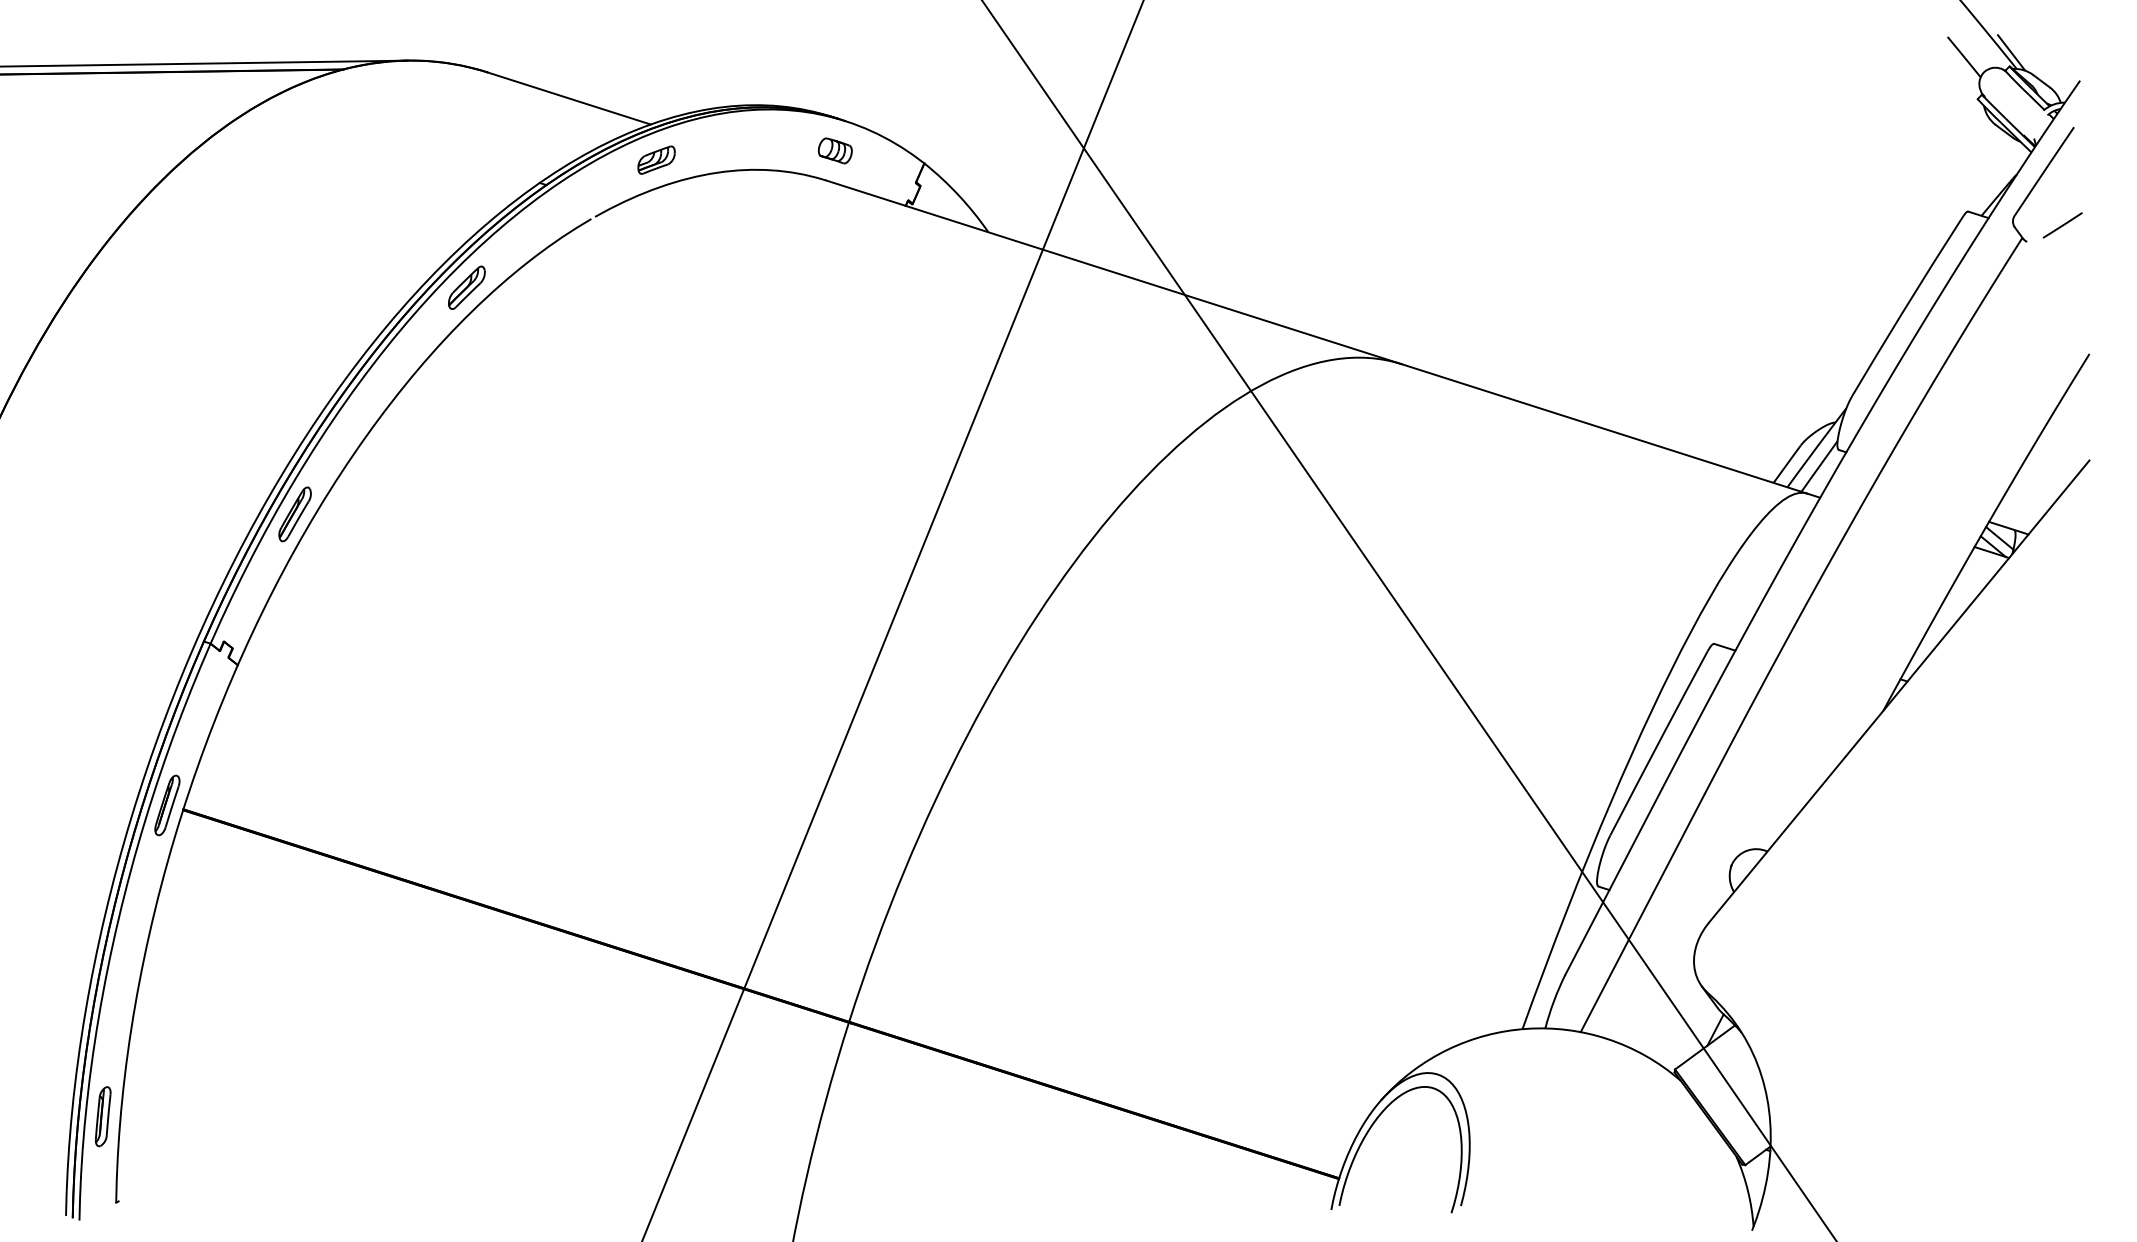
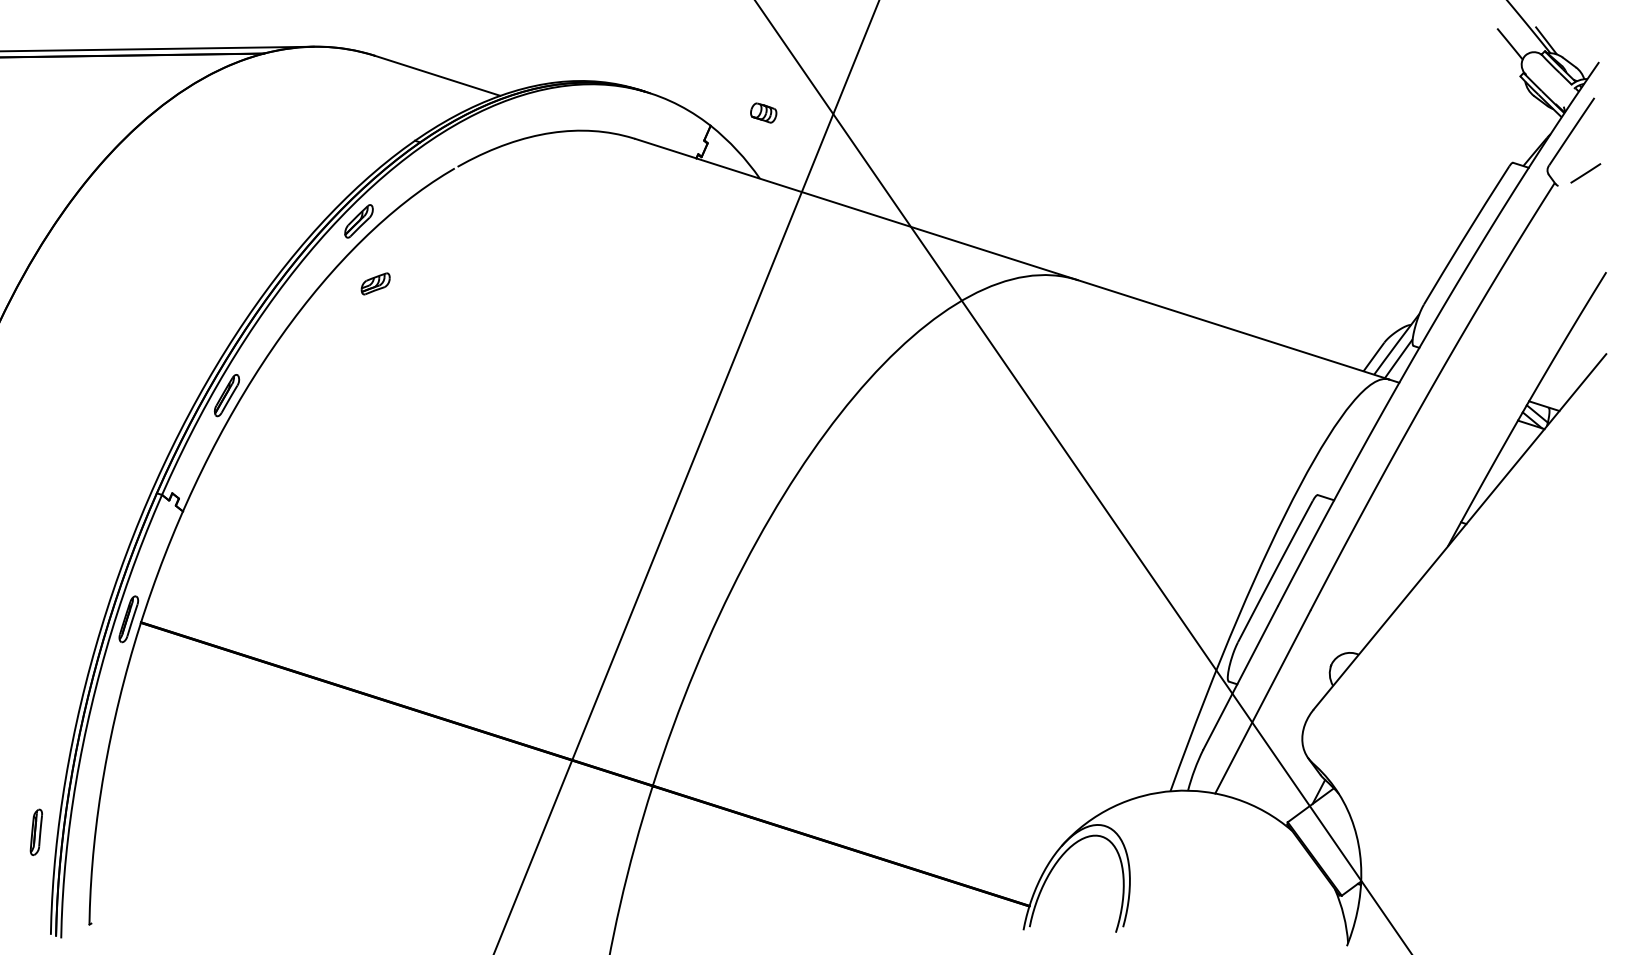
part: (834, 150) -> (763, 112), moved
part: (656, 159) -> (375, 283), moved
part: (102, 1116) -> (35, 832), moved

